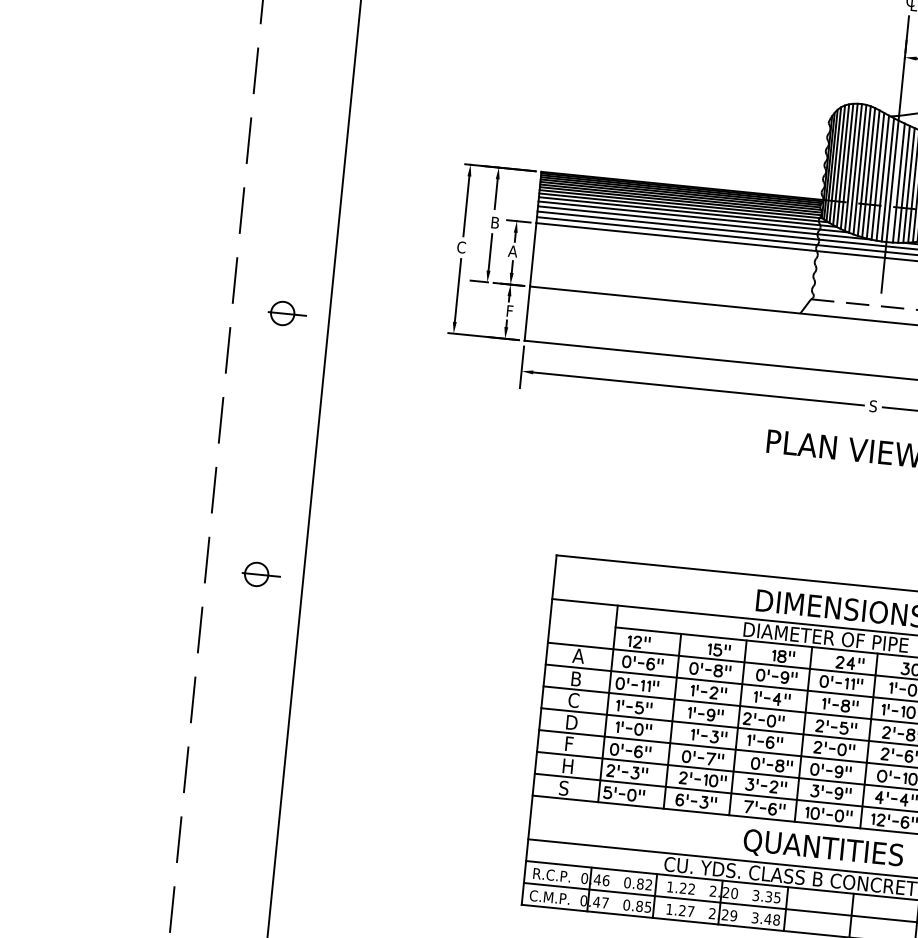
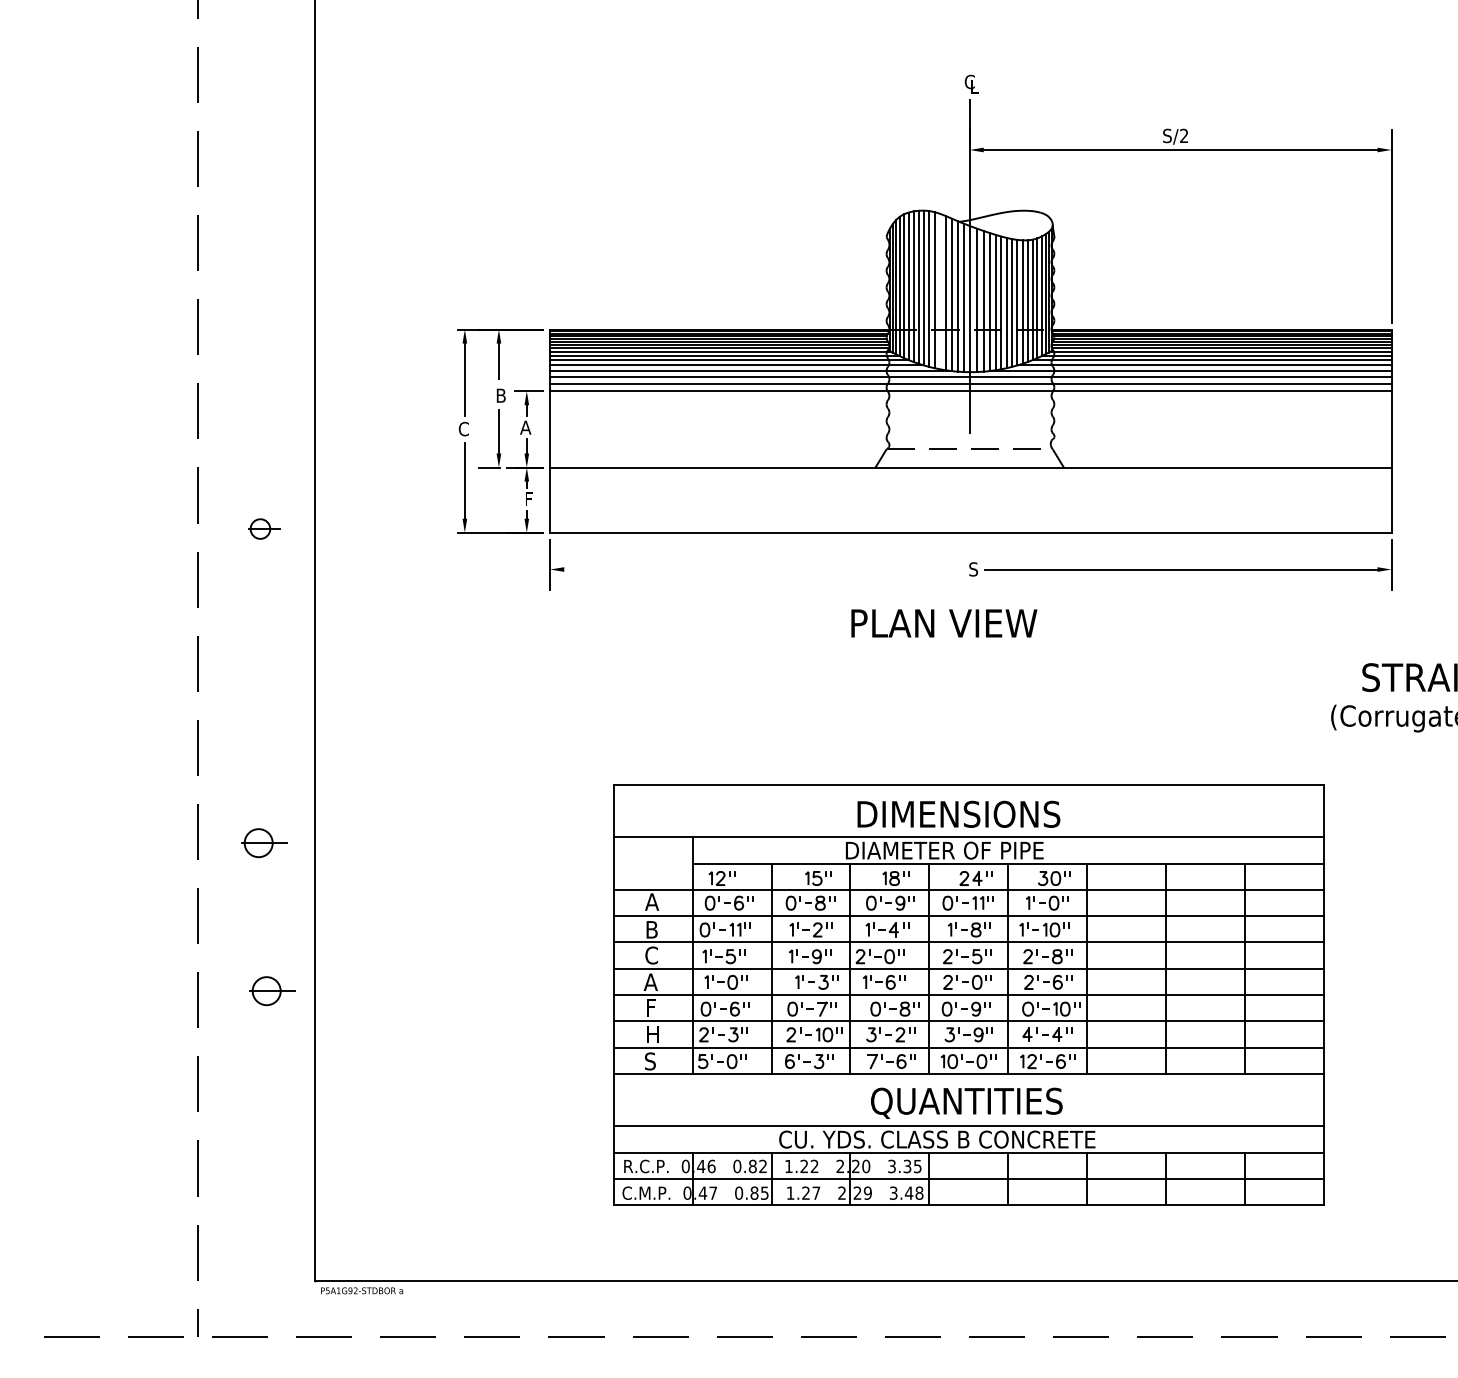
line: (868, 172) -> (940, 291), removed
part: (287, 313) -> (264, 528), size x0.7
line: (698, 388) -> (763, 569), removed
part: (255, 698) -> (272, 991), added
text: (570, 721) -> (650, 981), D -> A

